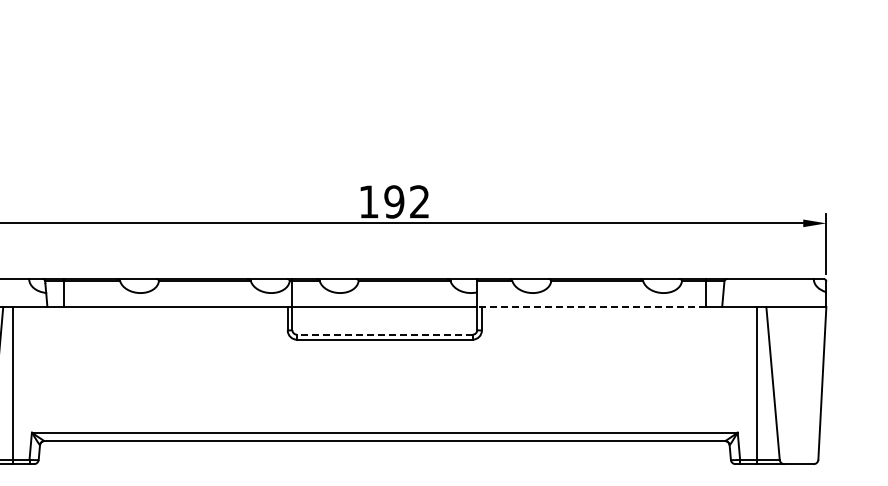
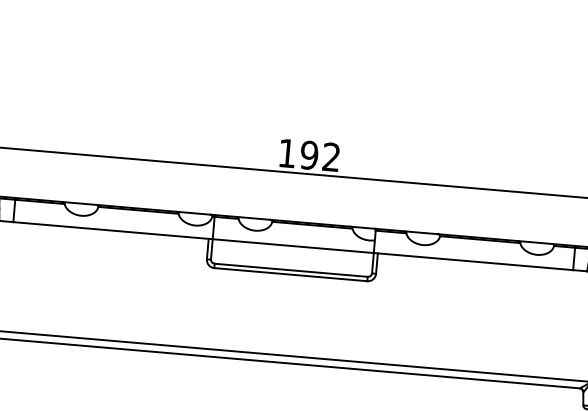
line: (591, 306) -> (473, 261), dashed -> solid
line: (384, 334) -> (290, 270), dashed -> solid

